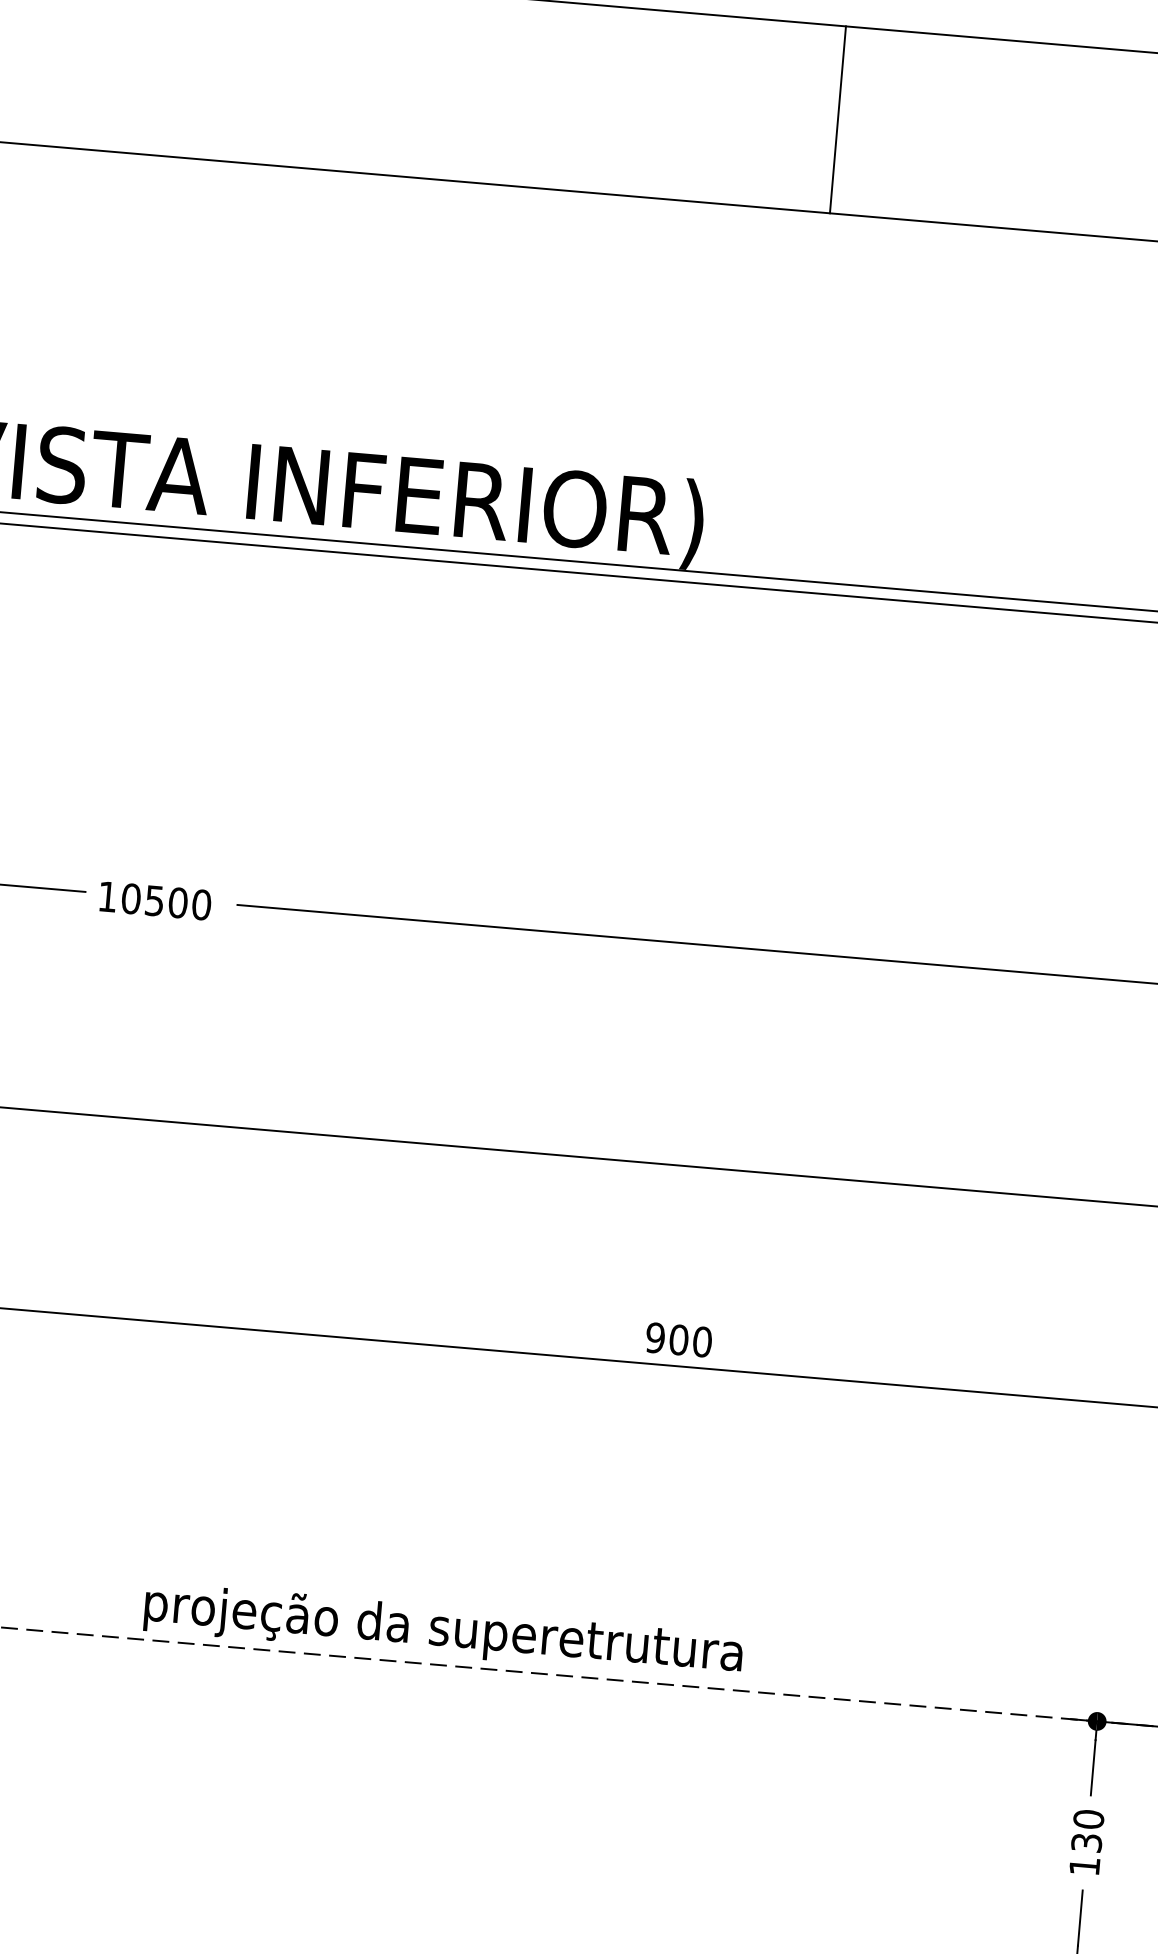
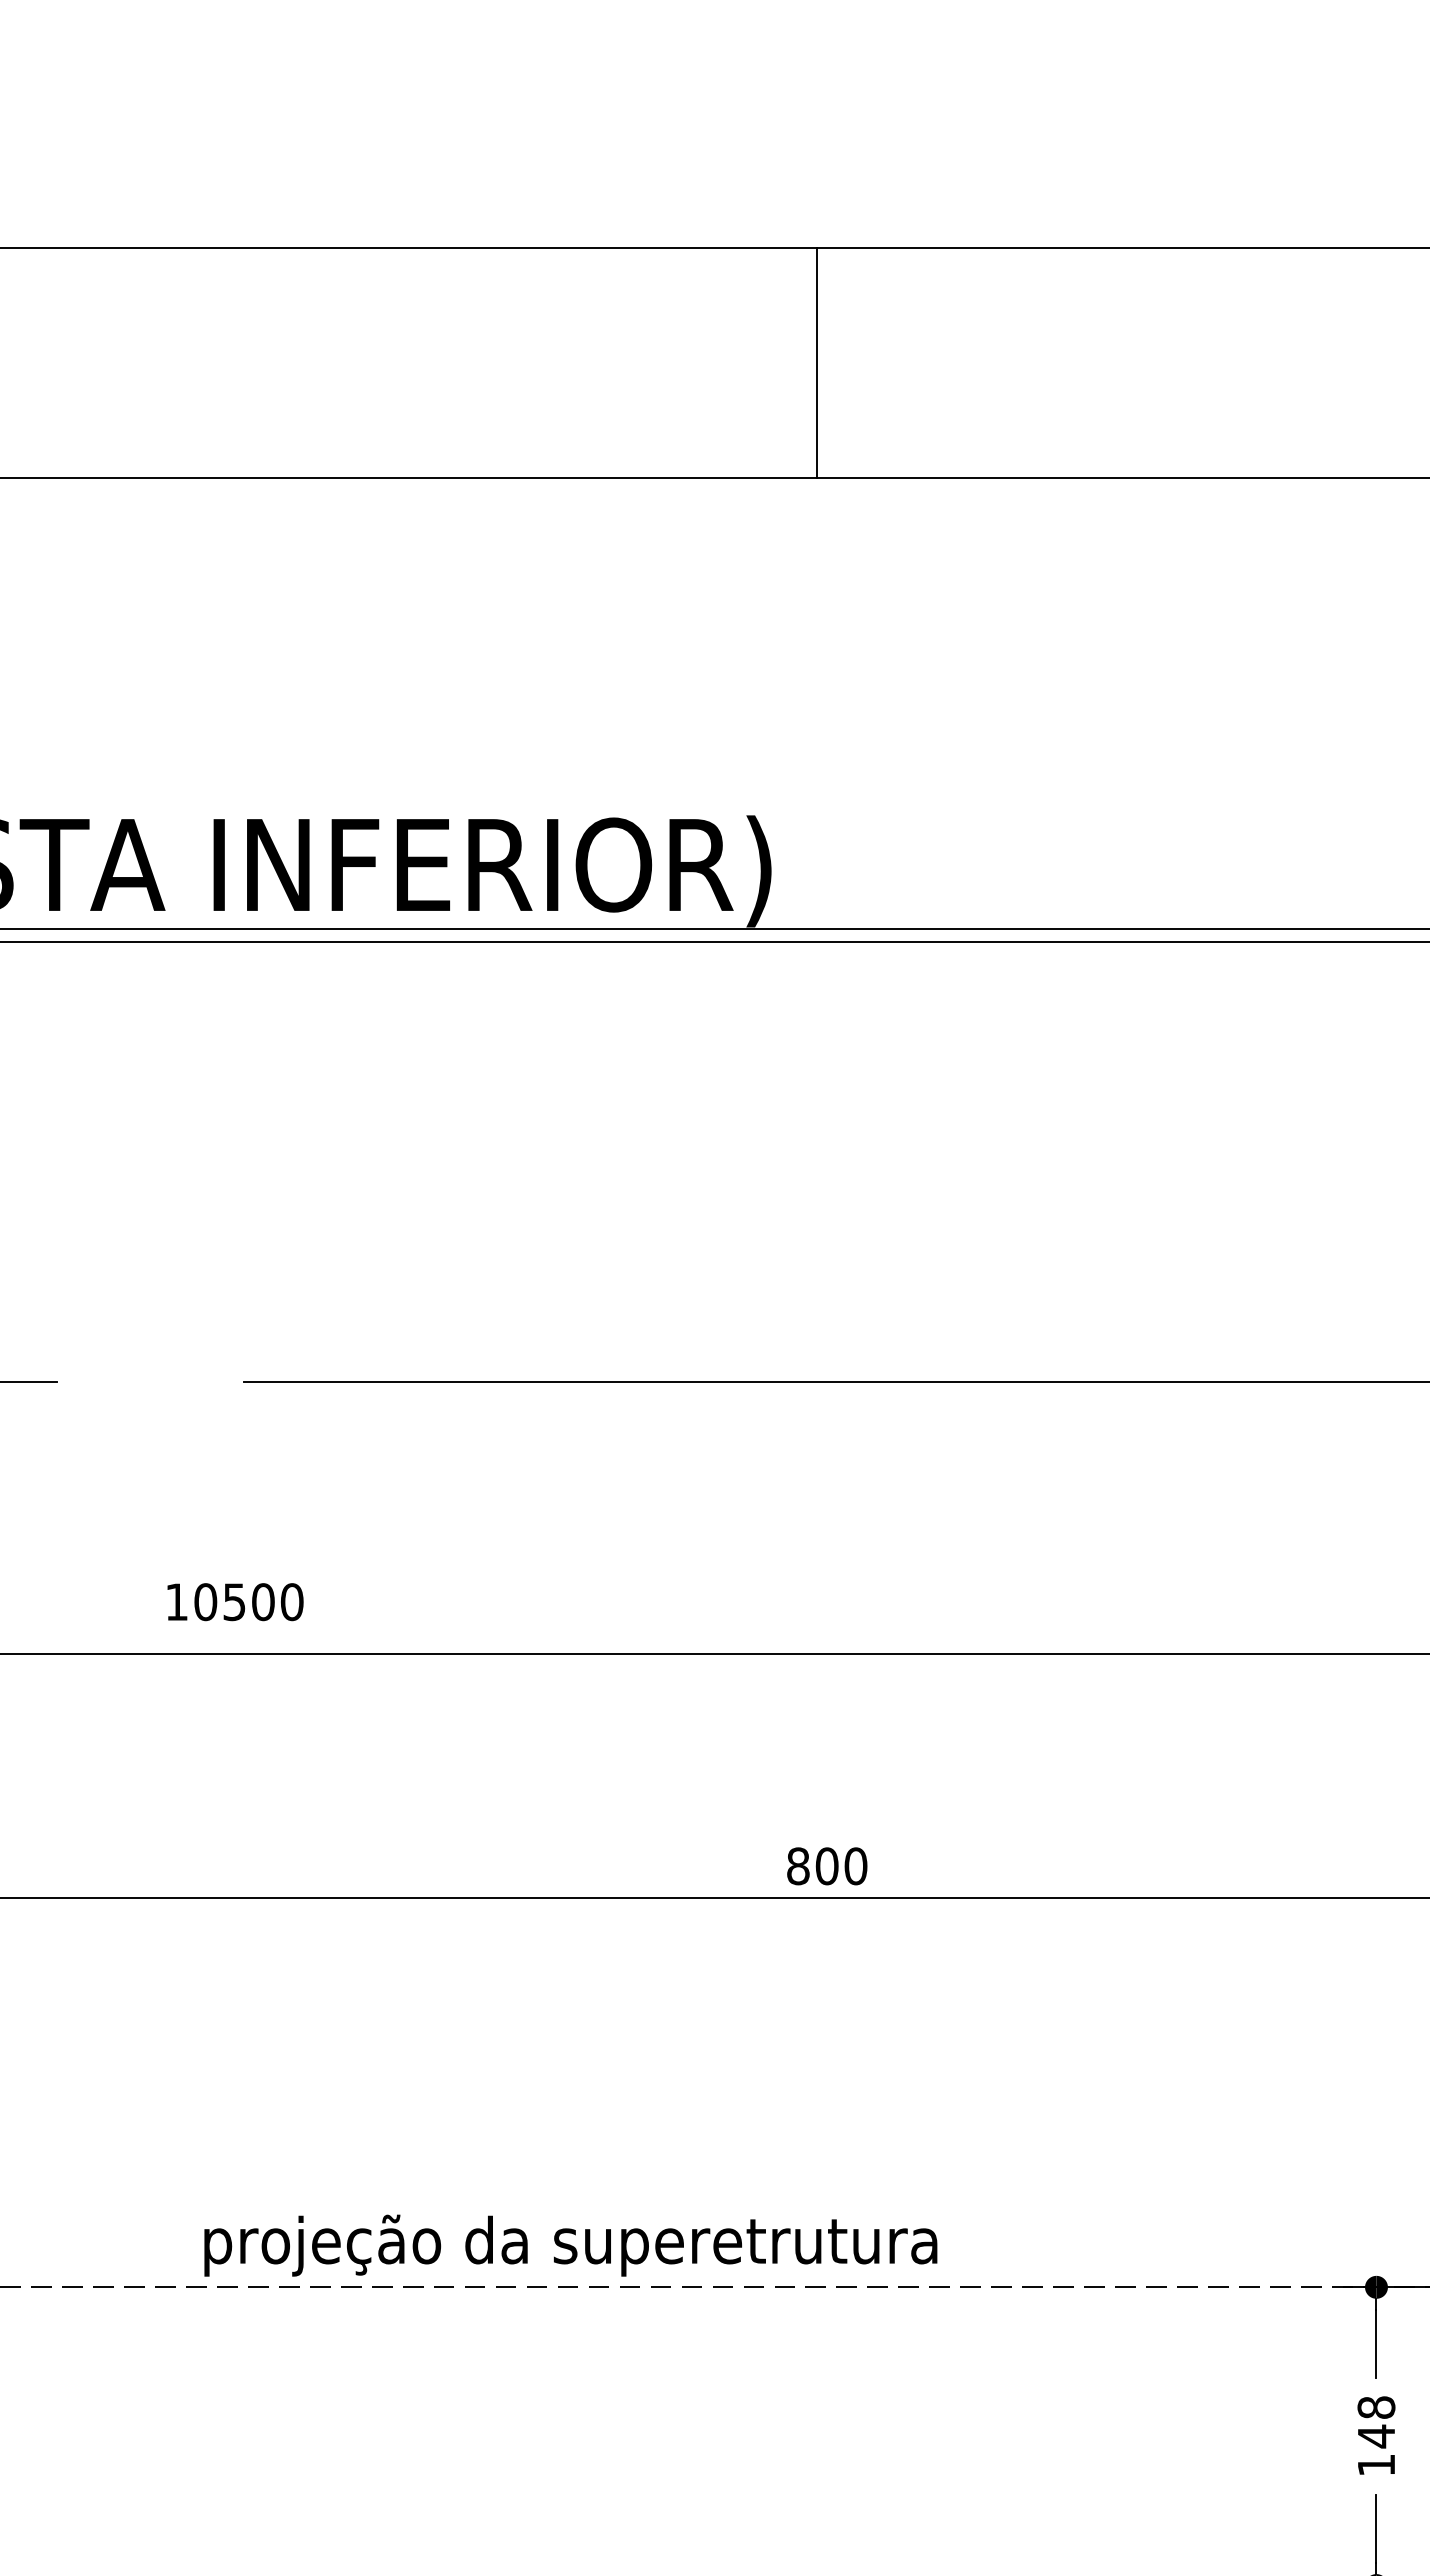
line: (838, 119) -> (817, 362), moved
text: (155, 901) -> (235, 1602), moved
text: (655, 1338) -> (798, 1866), 900 -> 800
text: (1087, 1831) -> (1376, 2422), 130 -> 148

